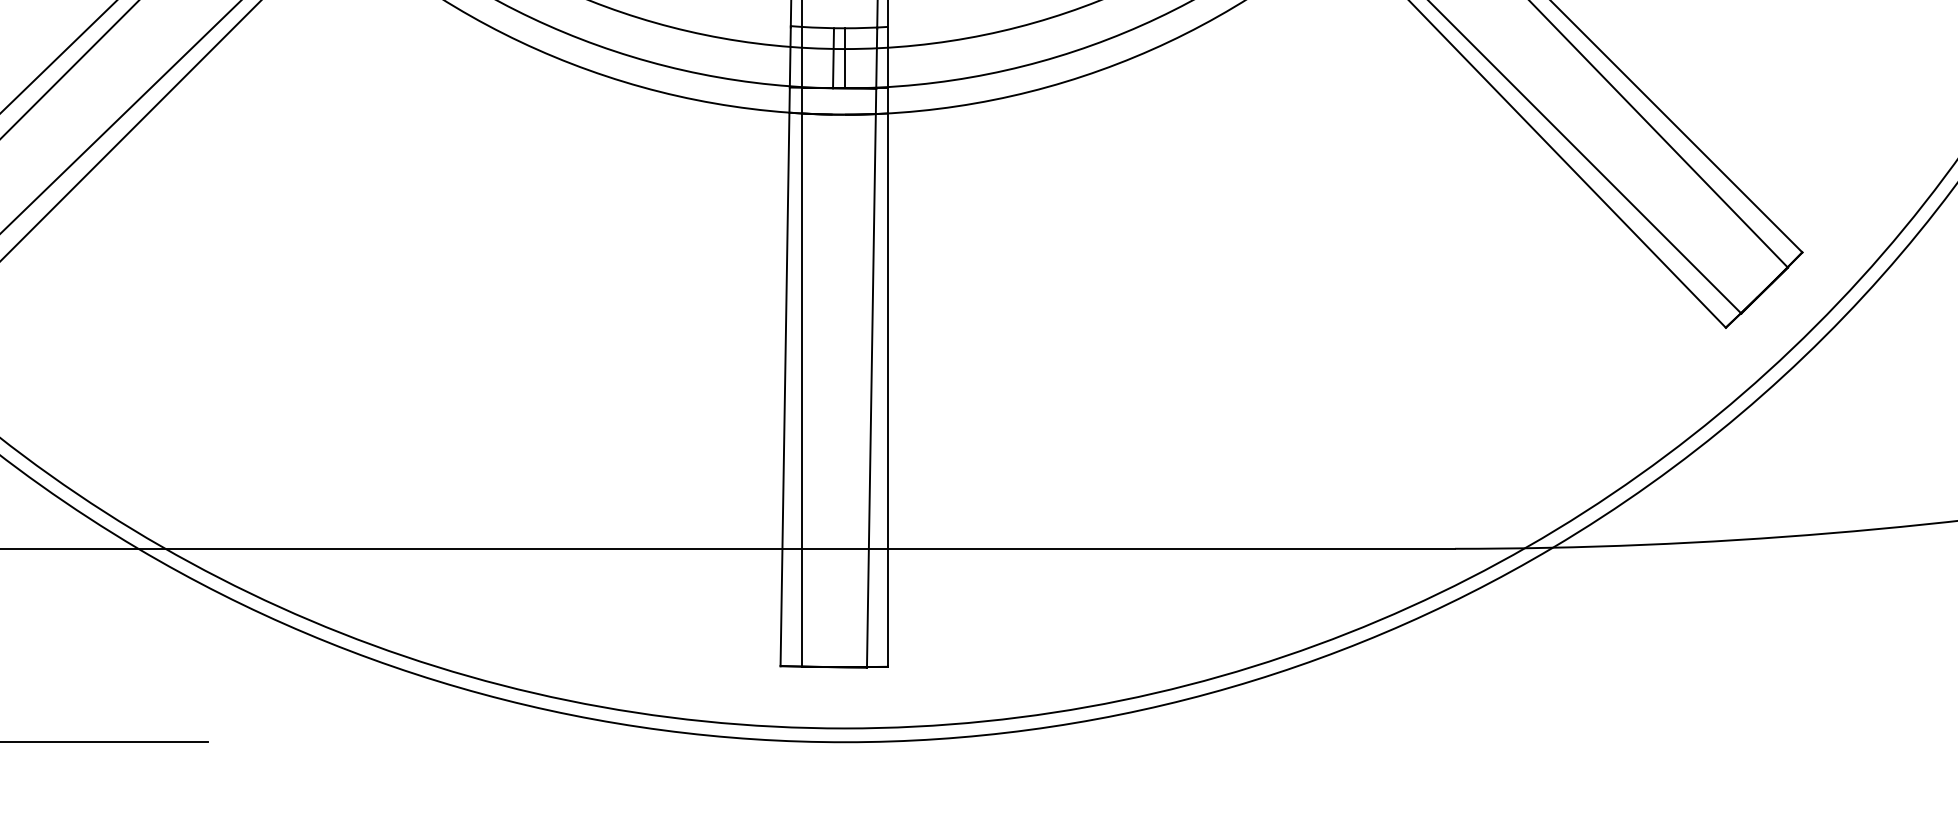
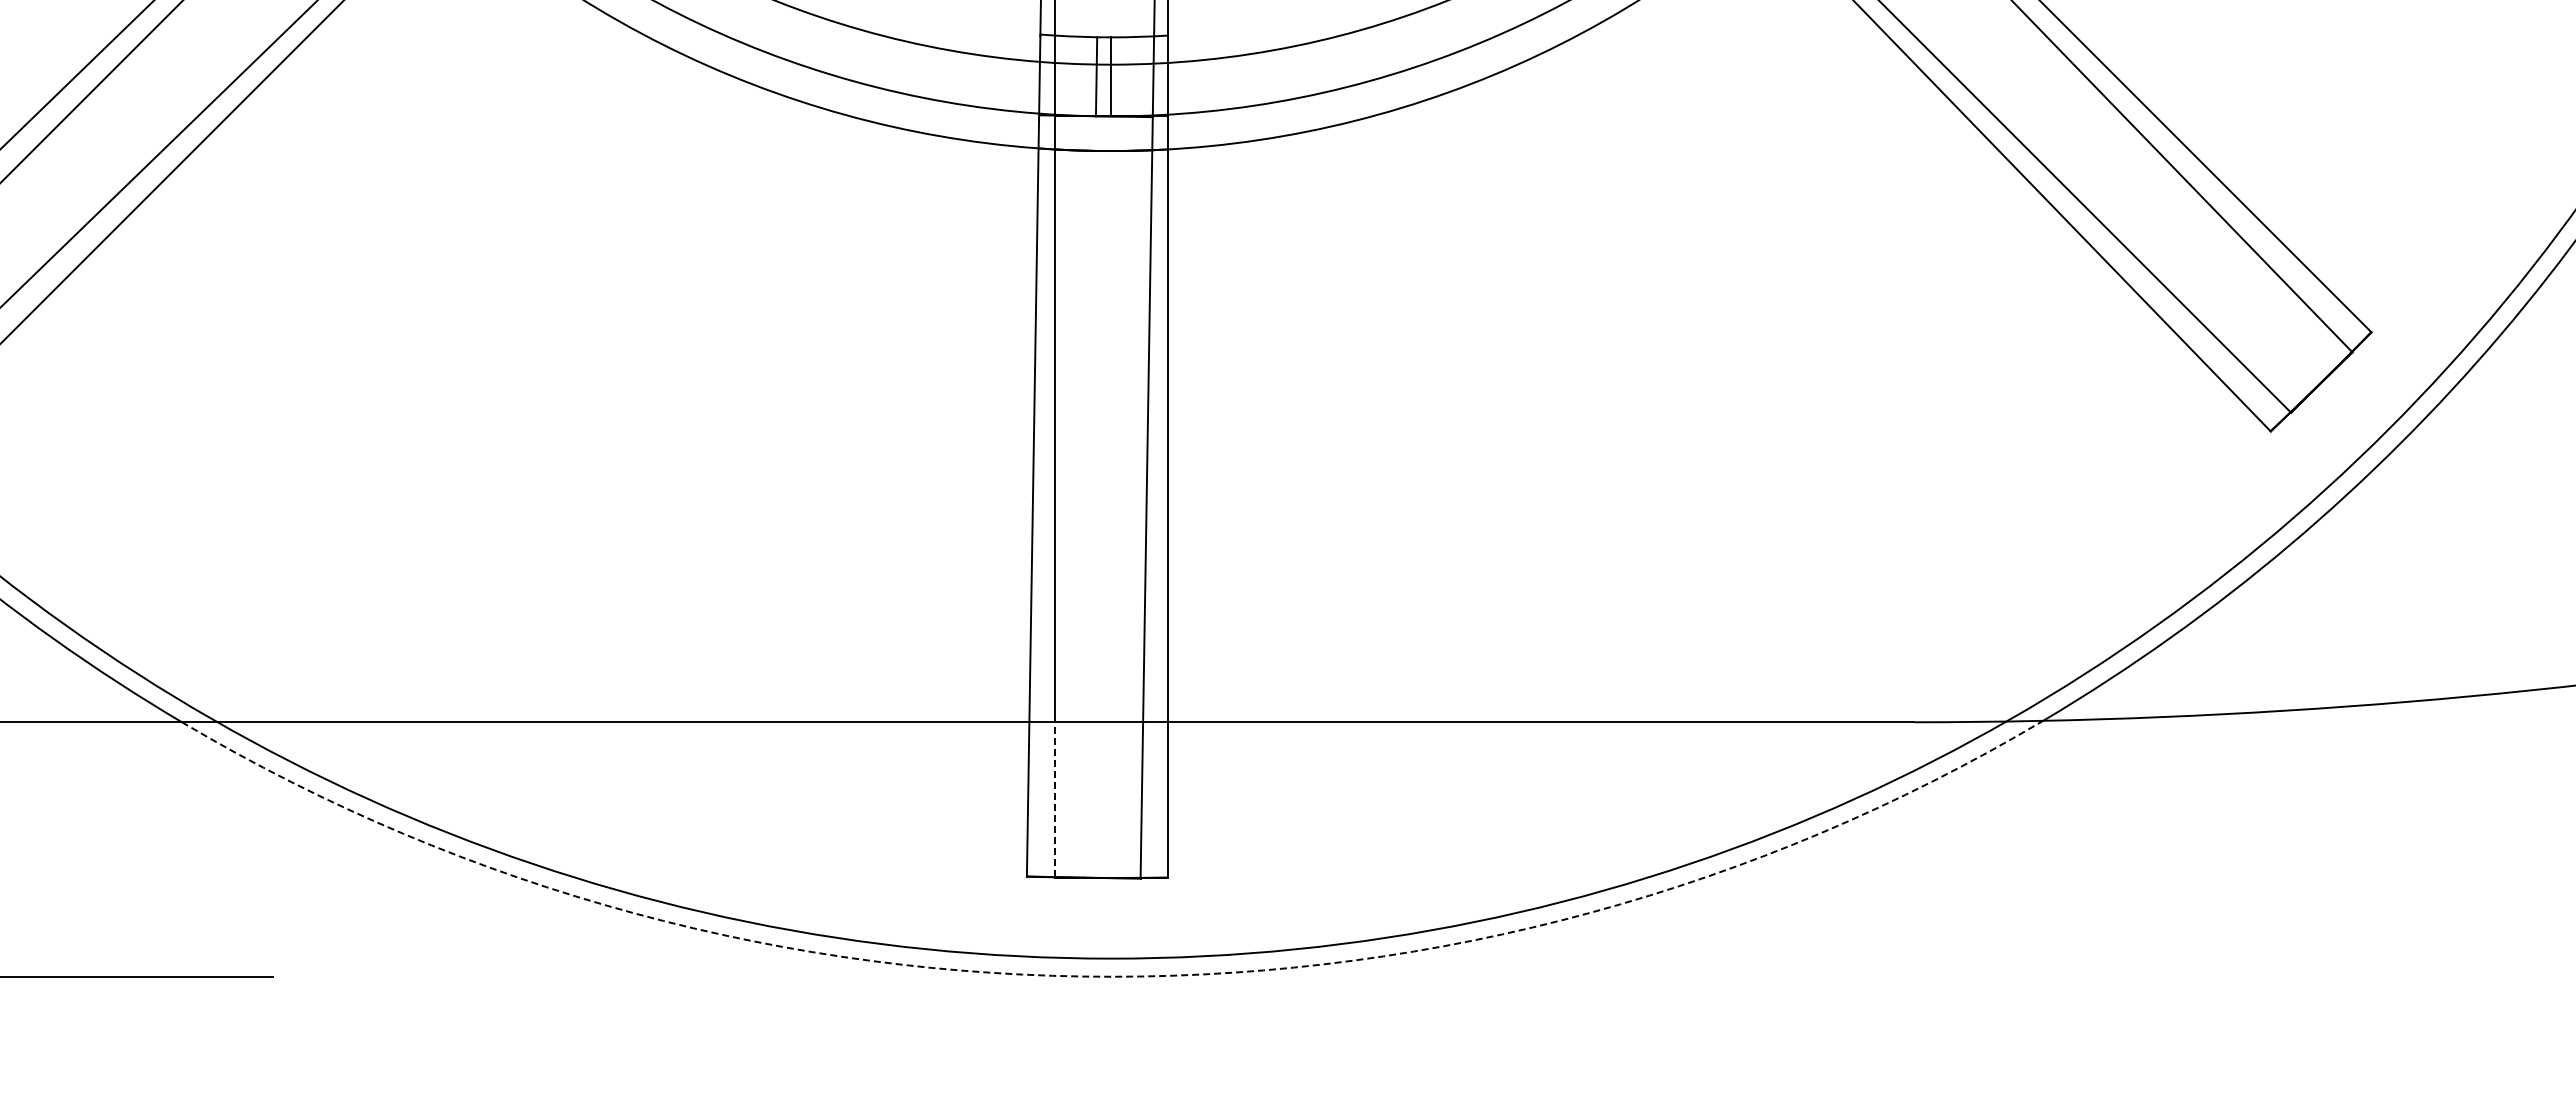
line: (801, 607) -> (1054, 799), solid -> dashed
arc: (845, 742) -> (1112, 976), solid -> dashed

